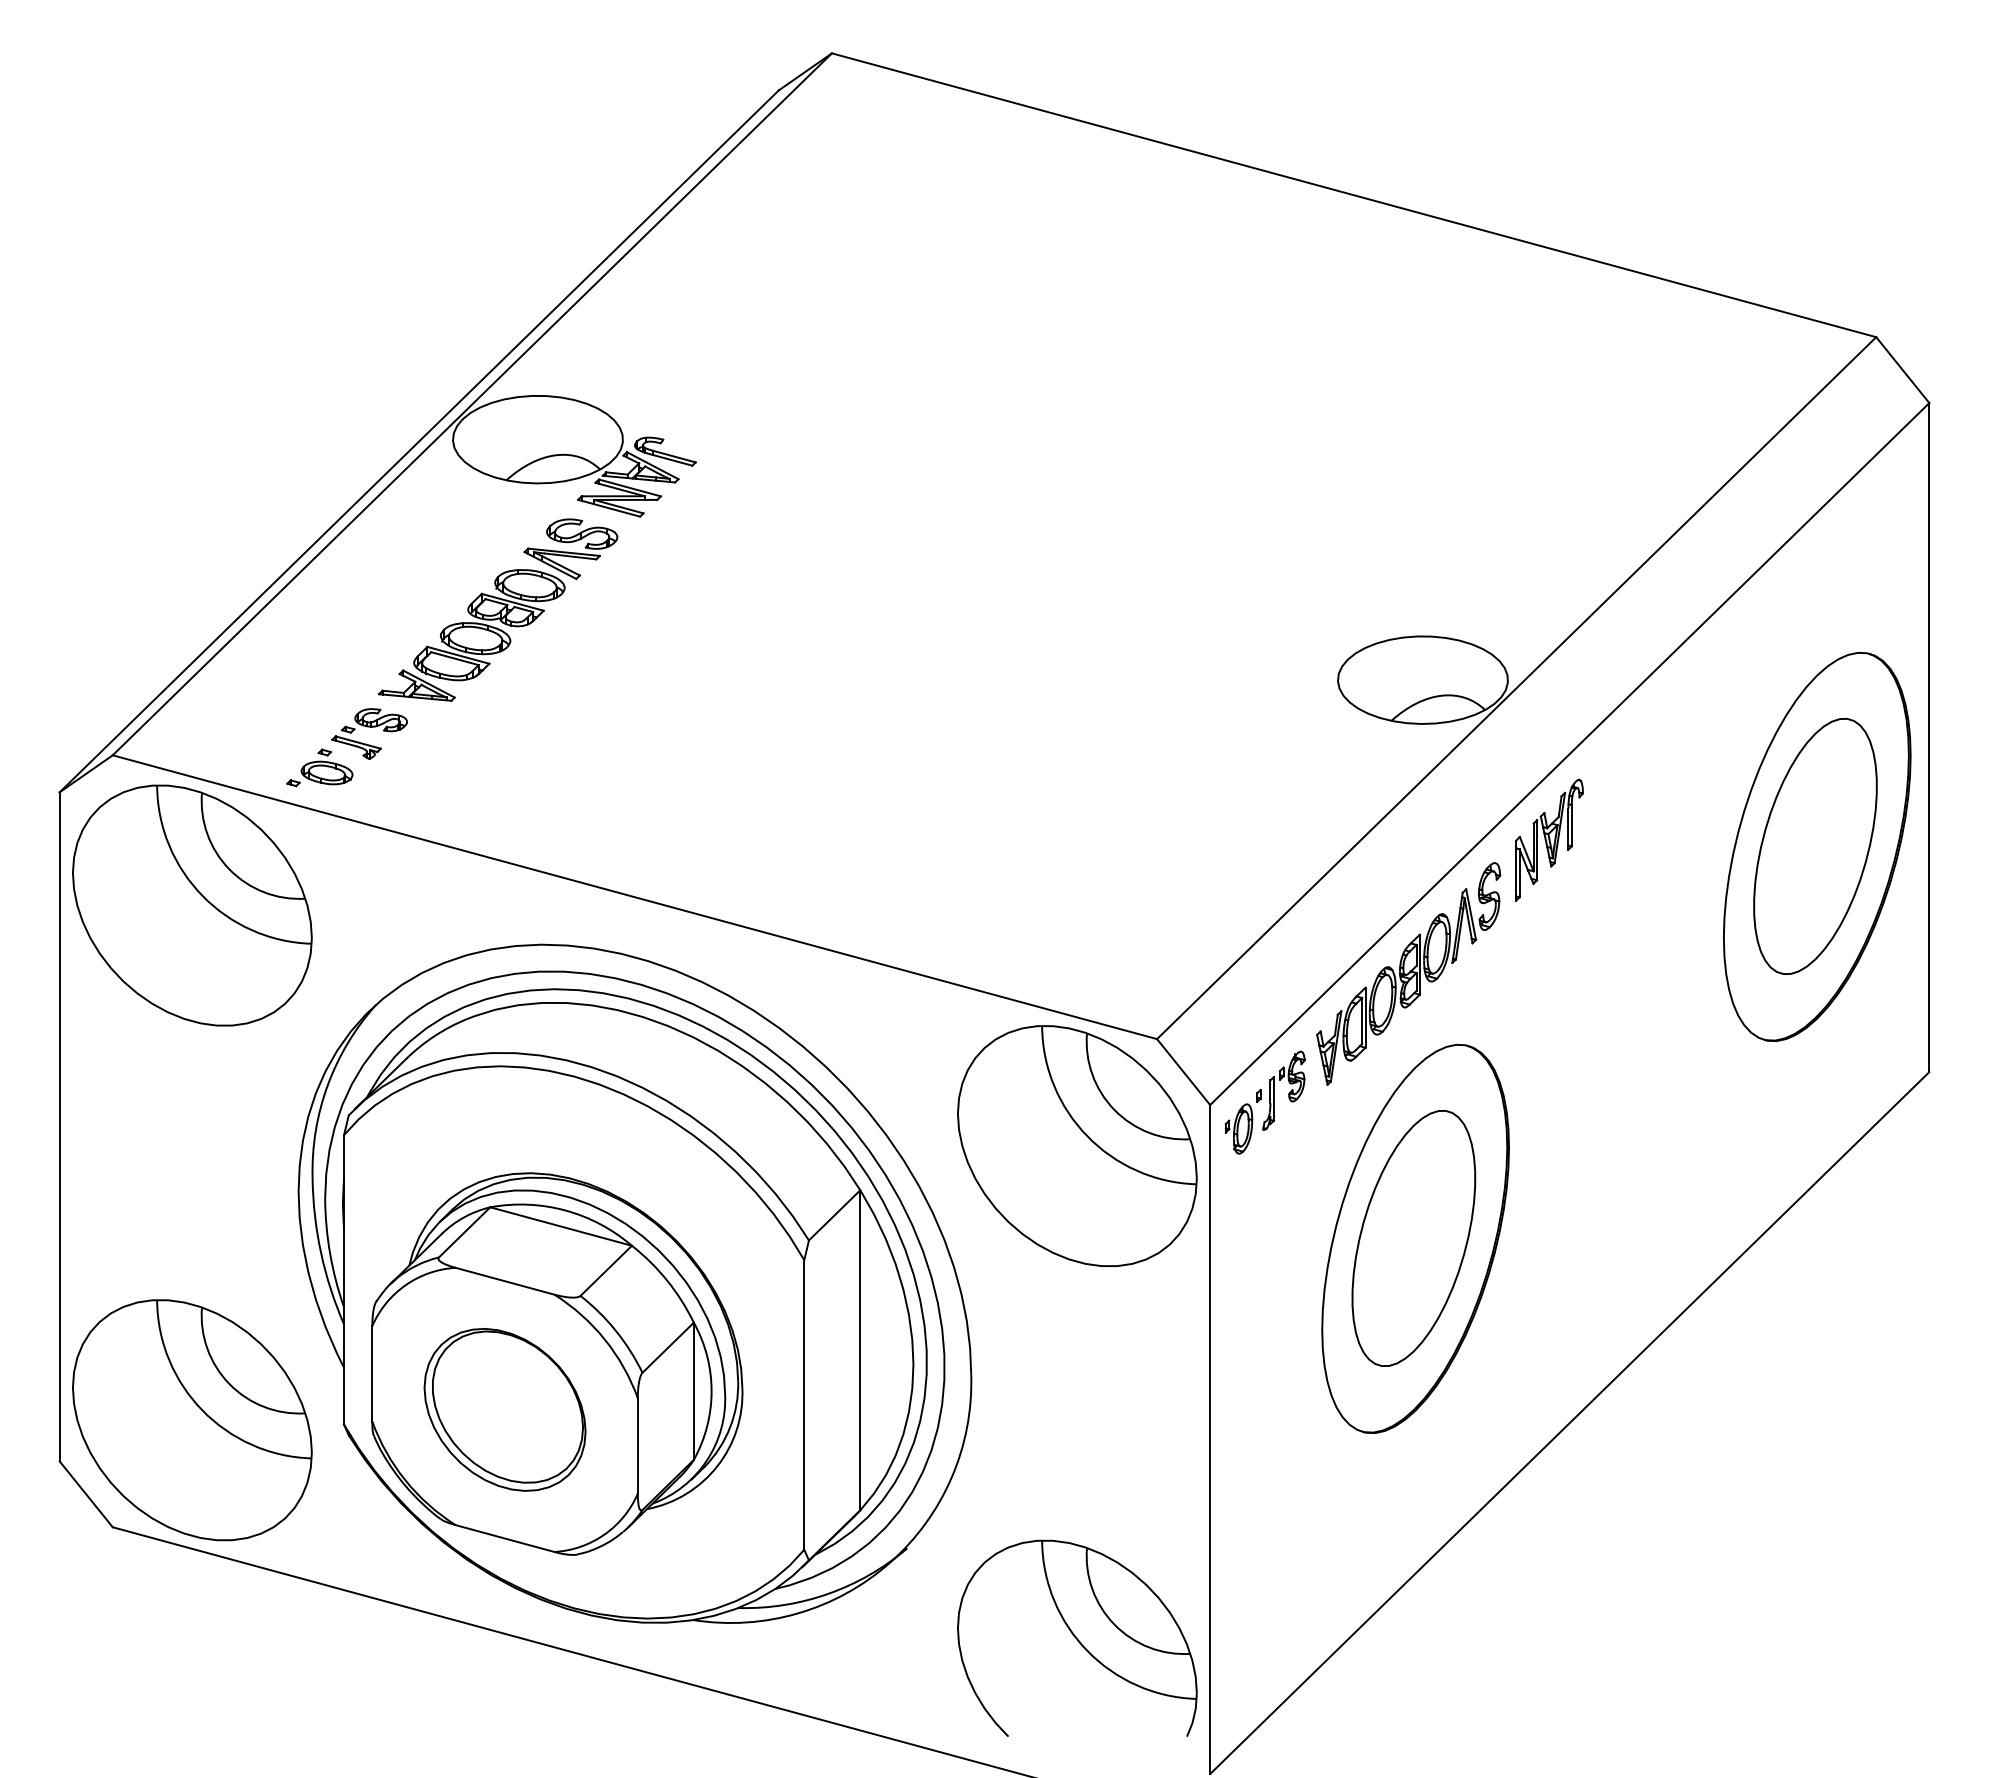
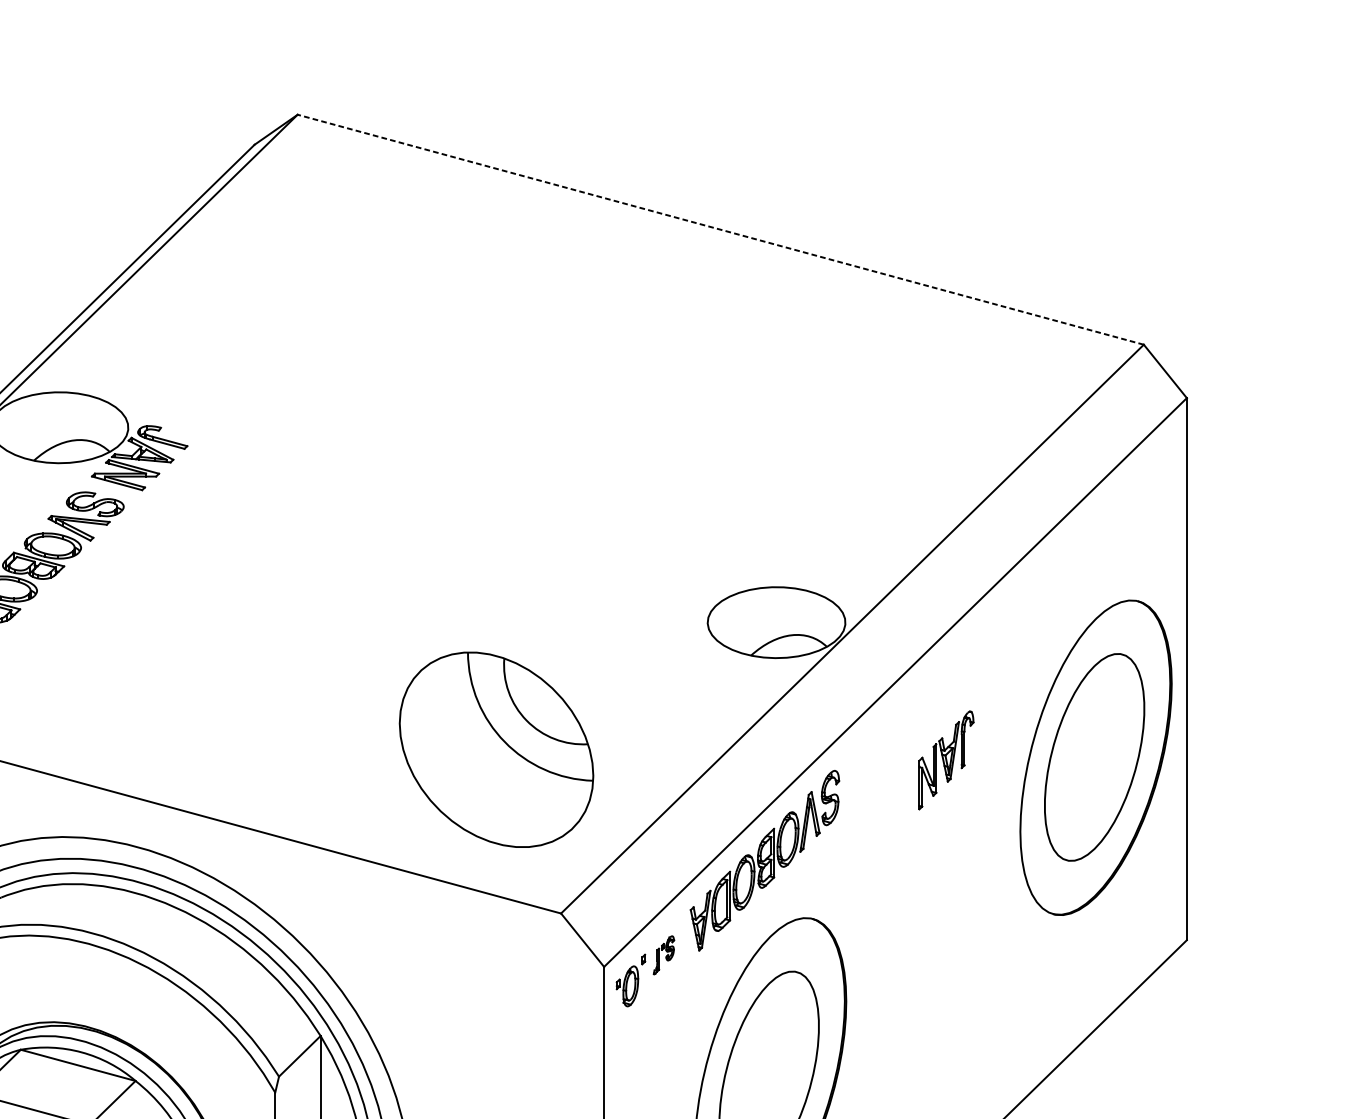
line: (1353, 195) -> (720, 229), solid -> dashed
part: (1549, 839) -> (946, 759), moved
part: (1283, 1090) -> (663, 955), size x0.6
part: (1077, 1145) -> (496, 749), moved

